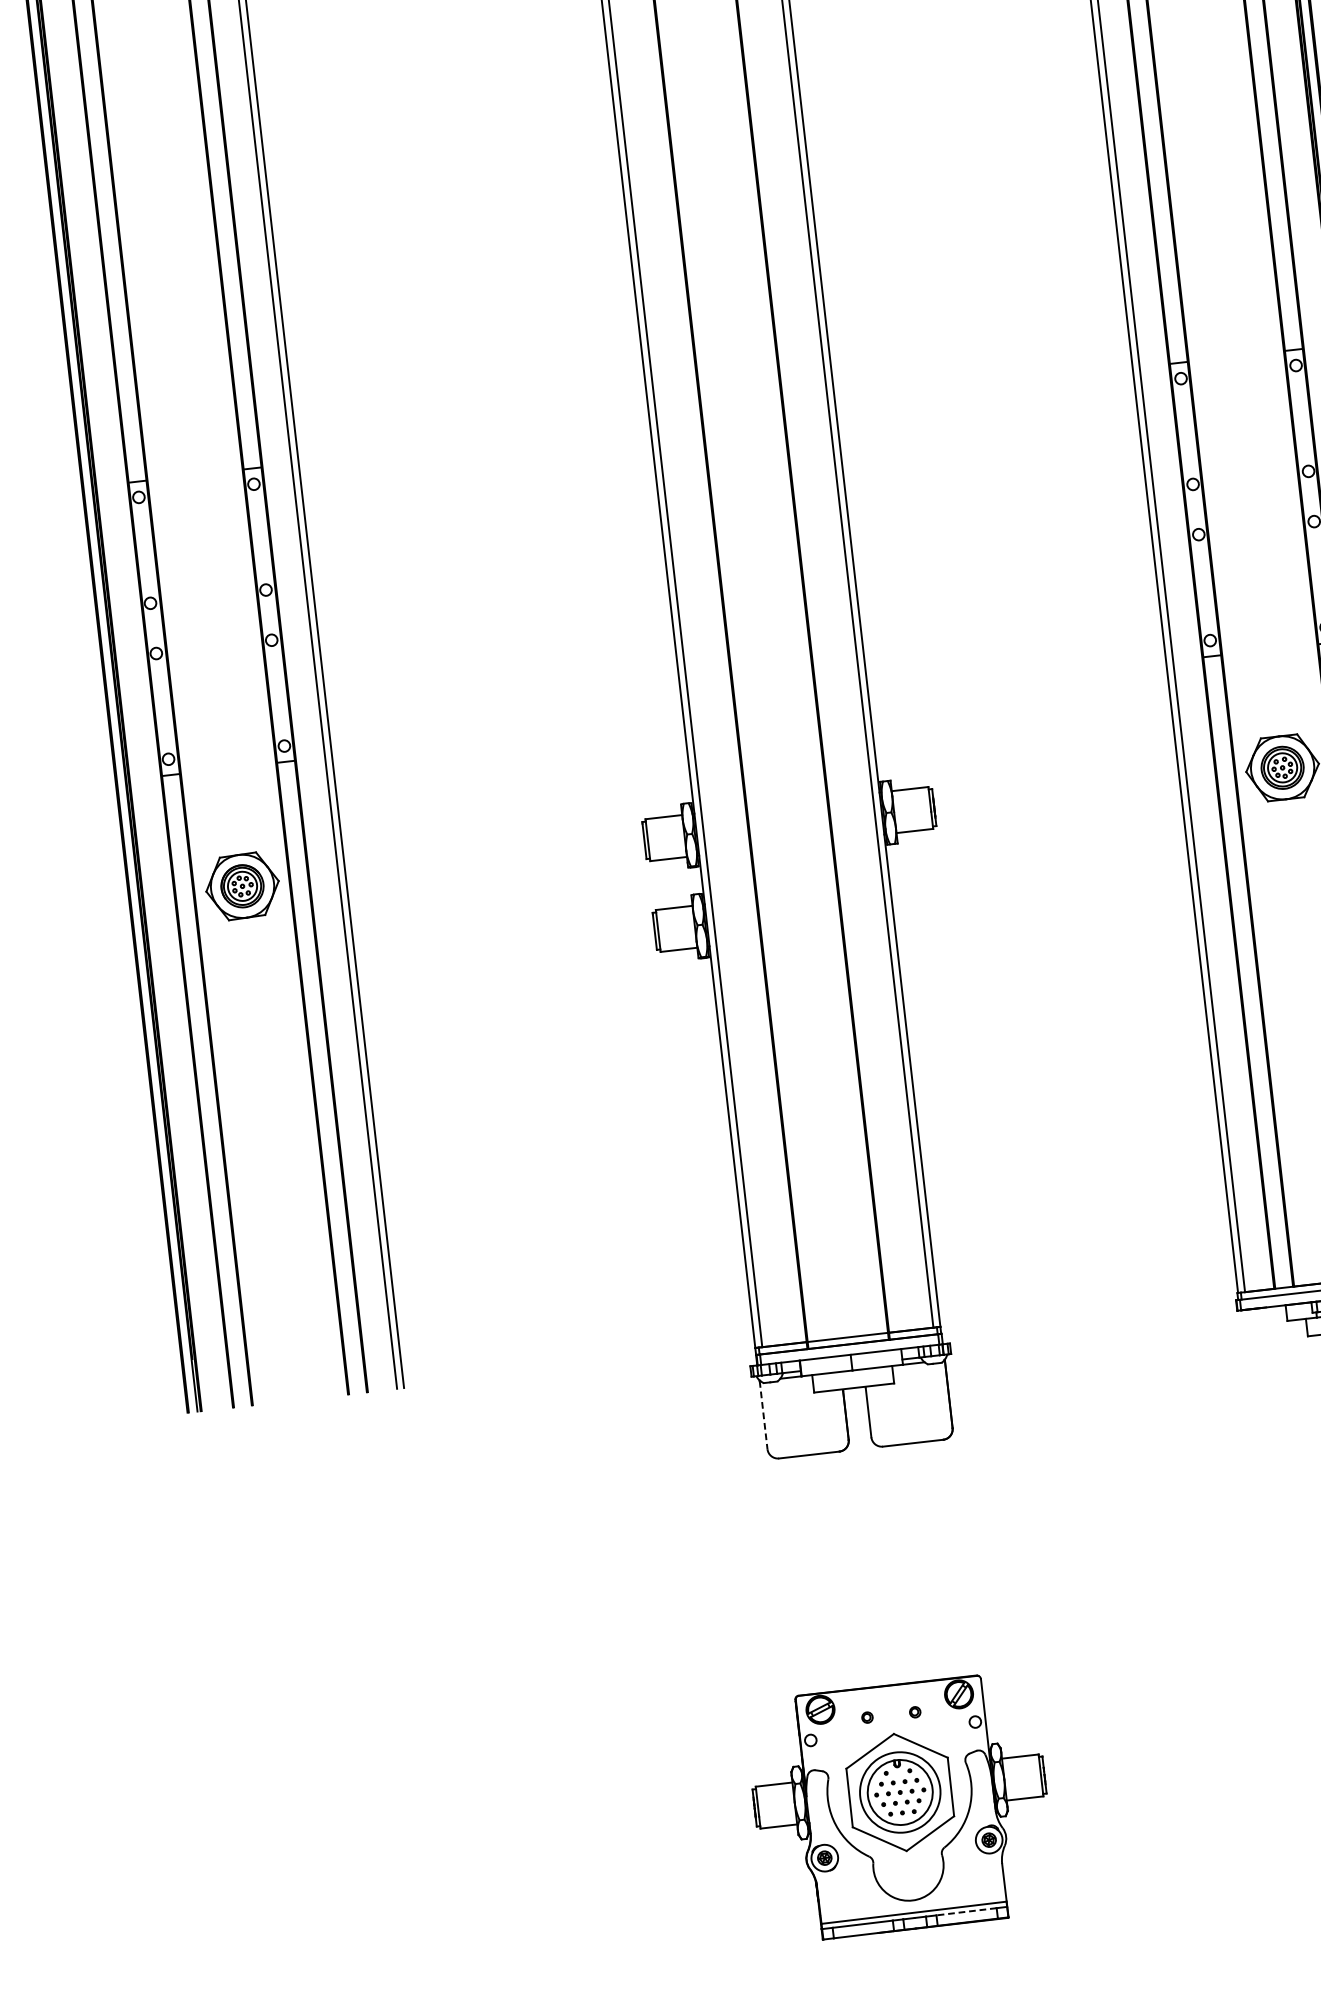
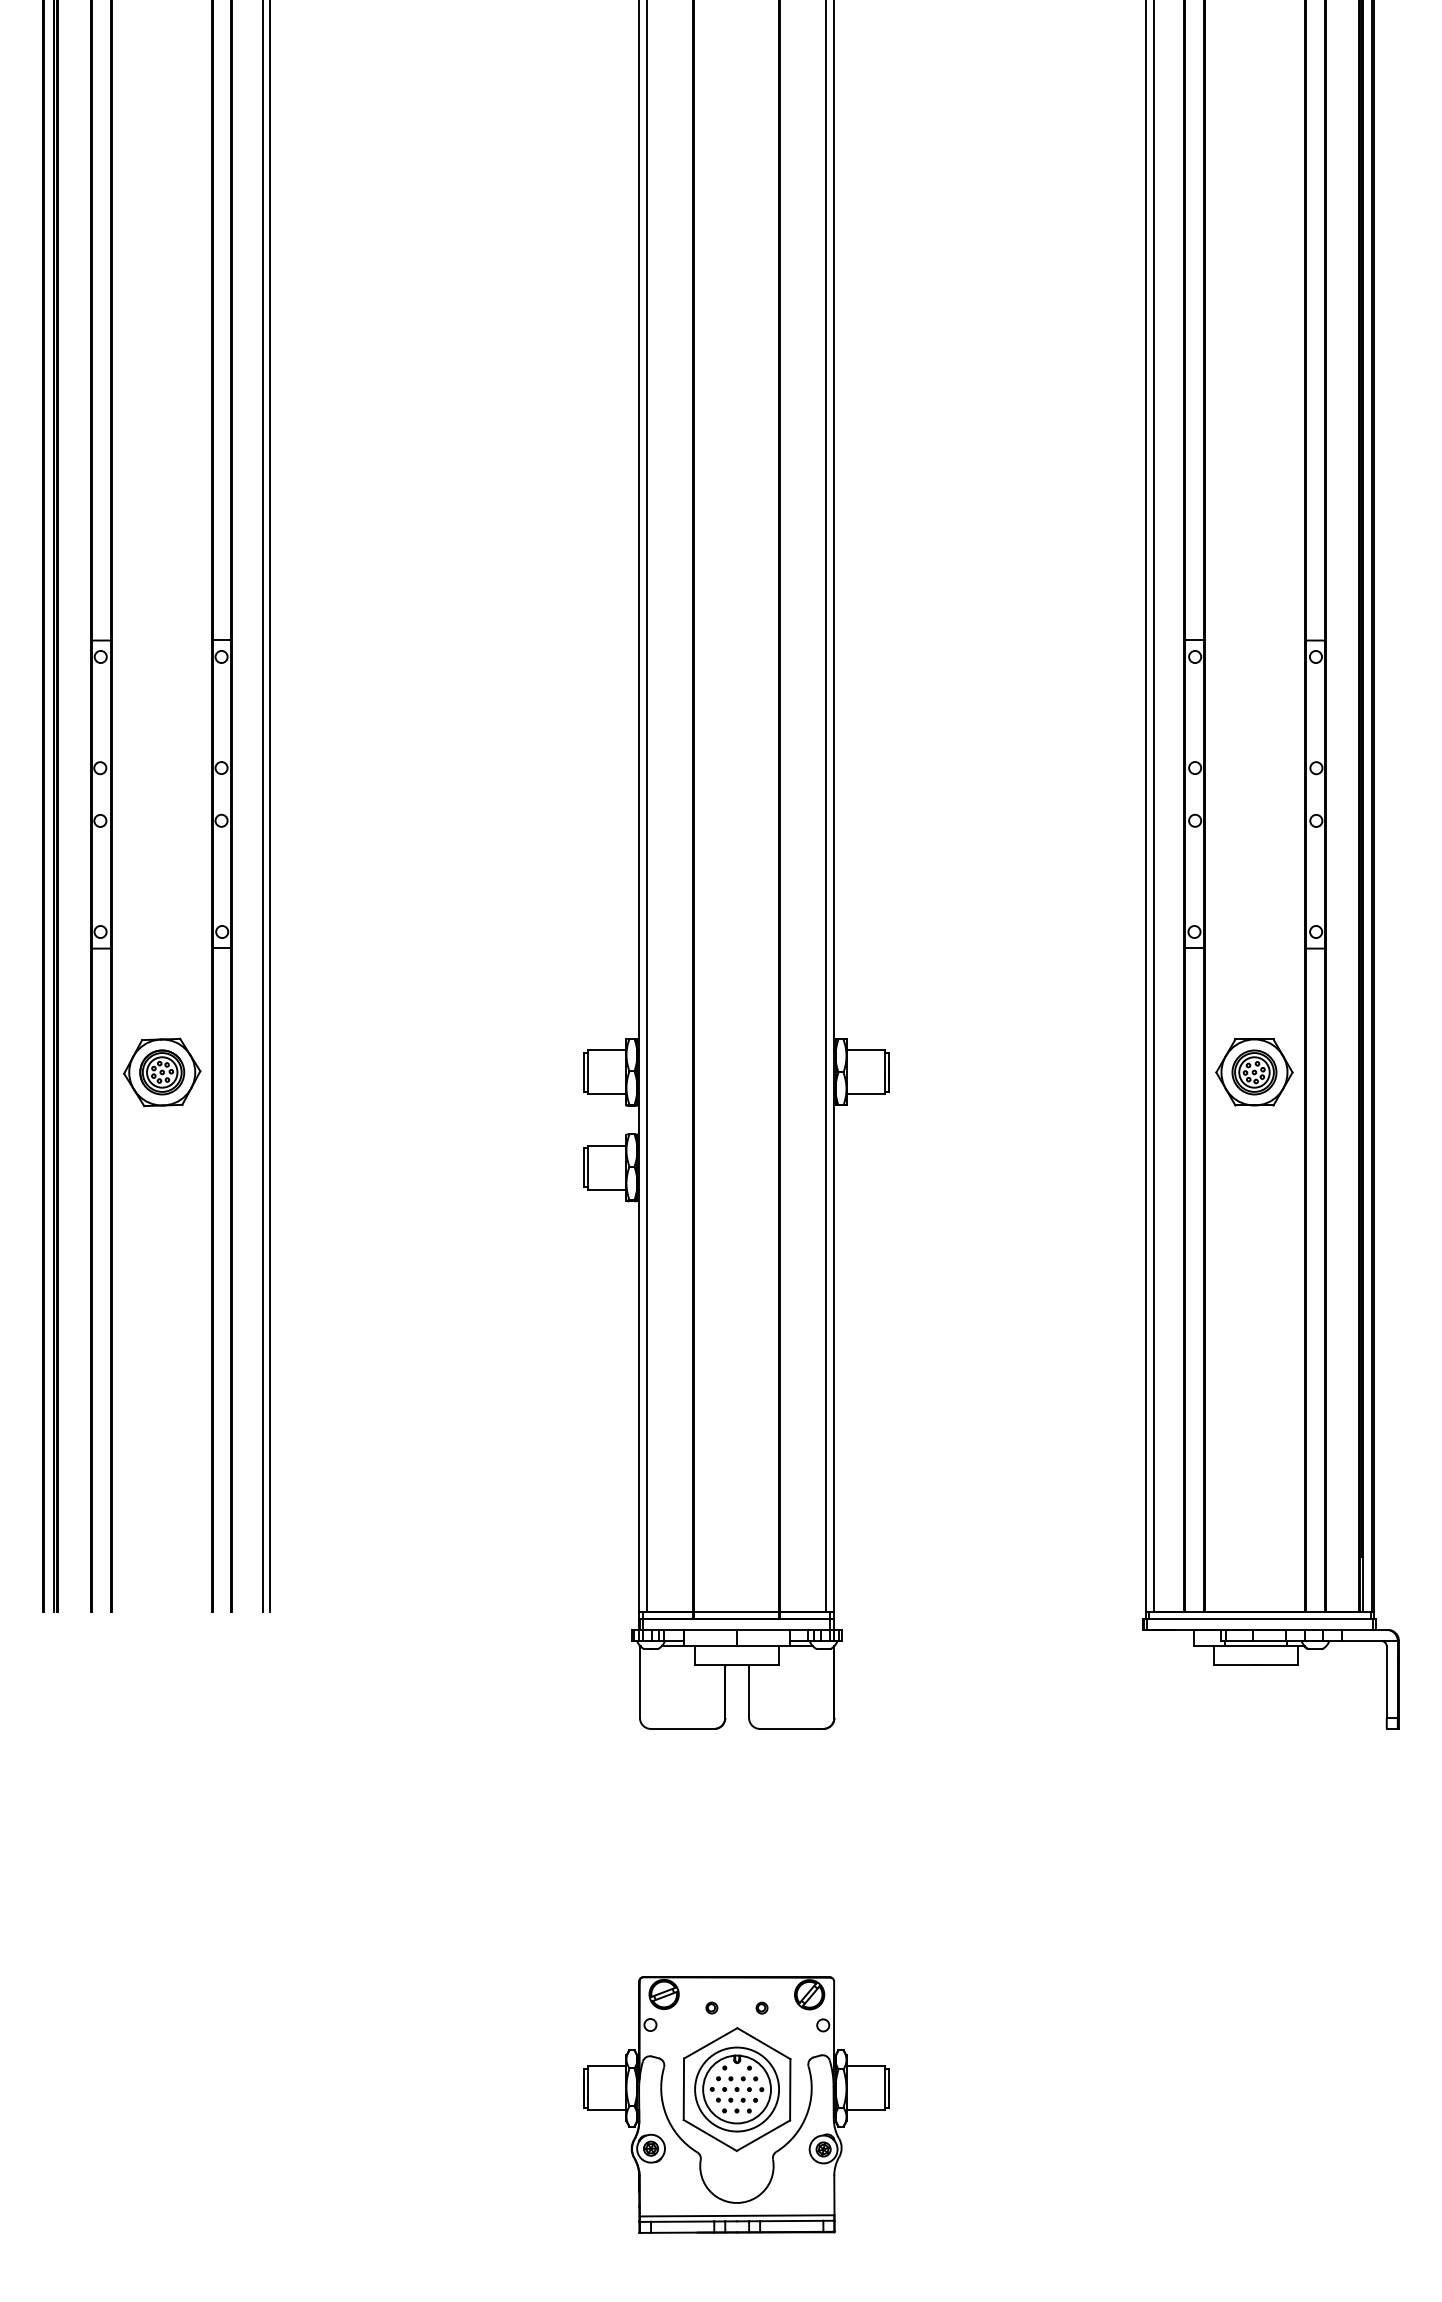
line: (763, 1415) -> (639, 1682), dashed -> solid
line: (966, 1912) -> (791, 2221), dashed -> solid

